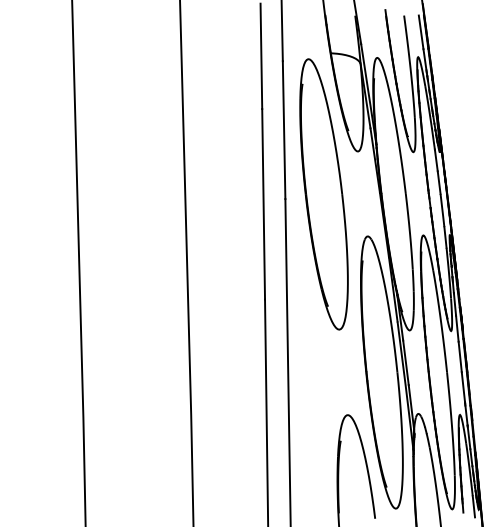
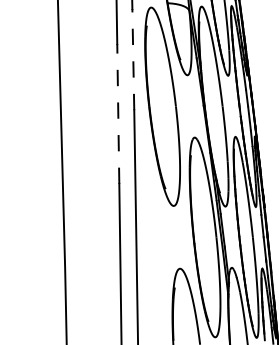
line: (284, 130) -> (133, 59), solid -> dashed
line: (263, 203) -> (118, 113), solid -> dashed

